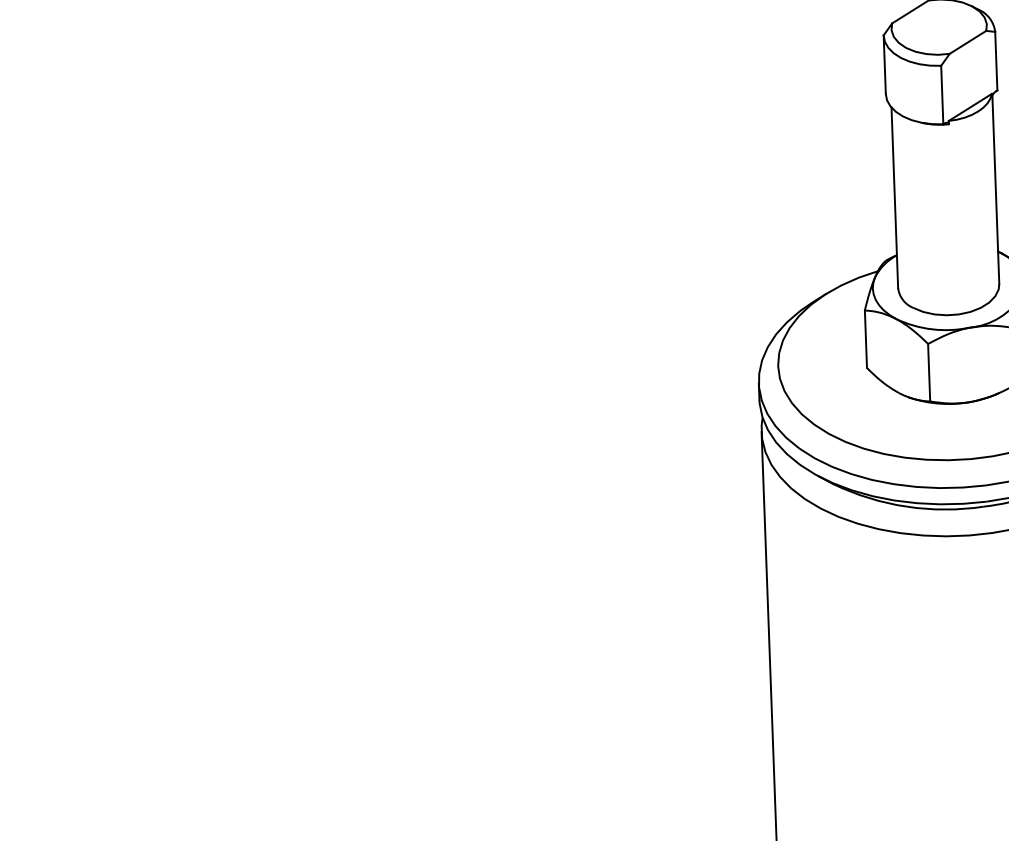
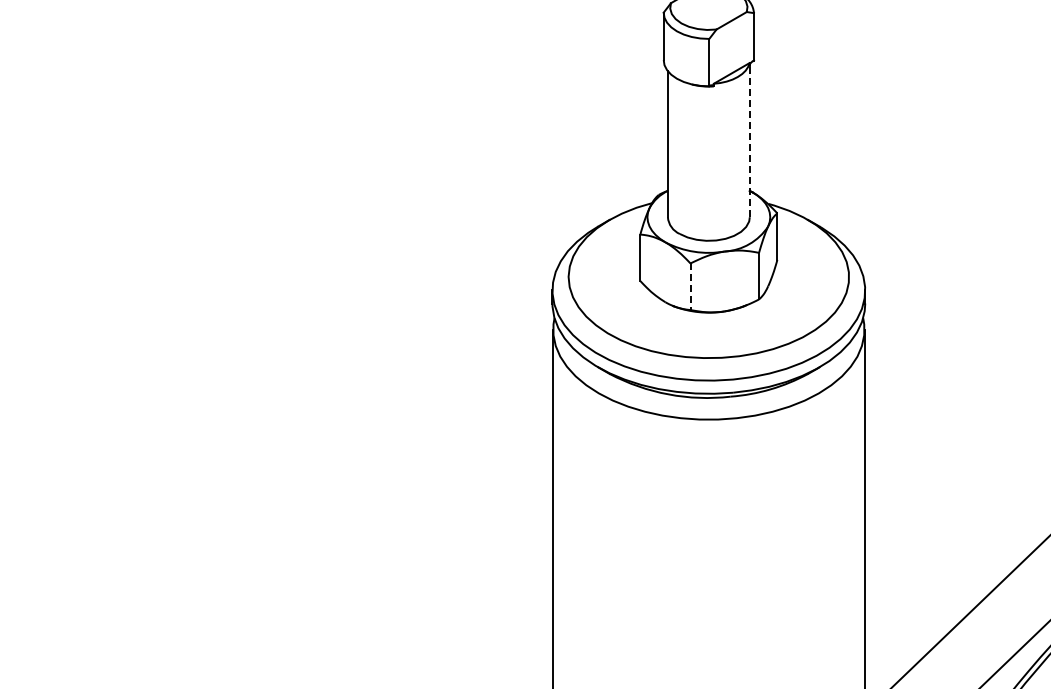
line: (995, 189) -> (749, 140), solid -> dashed
line: (929, 373) -> (690, 287), solid -> dashed

